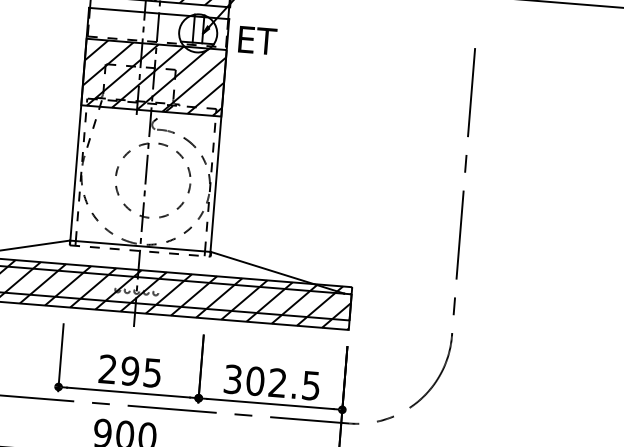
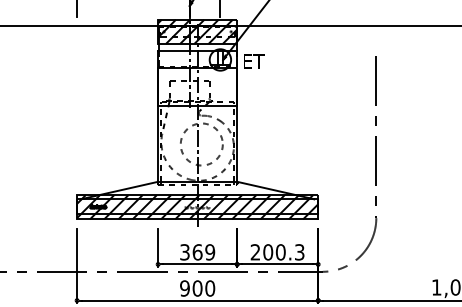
hatch: (153, 77) -> (197, 86), removed
text: (130, 371) -> (197, 252), 295 -> 369
text: (271, 382) -> (277, 252), 302.5 -> 200.3

